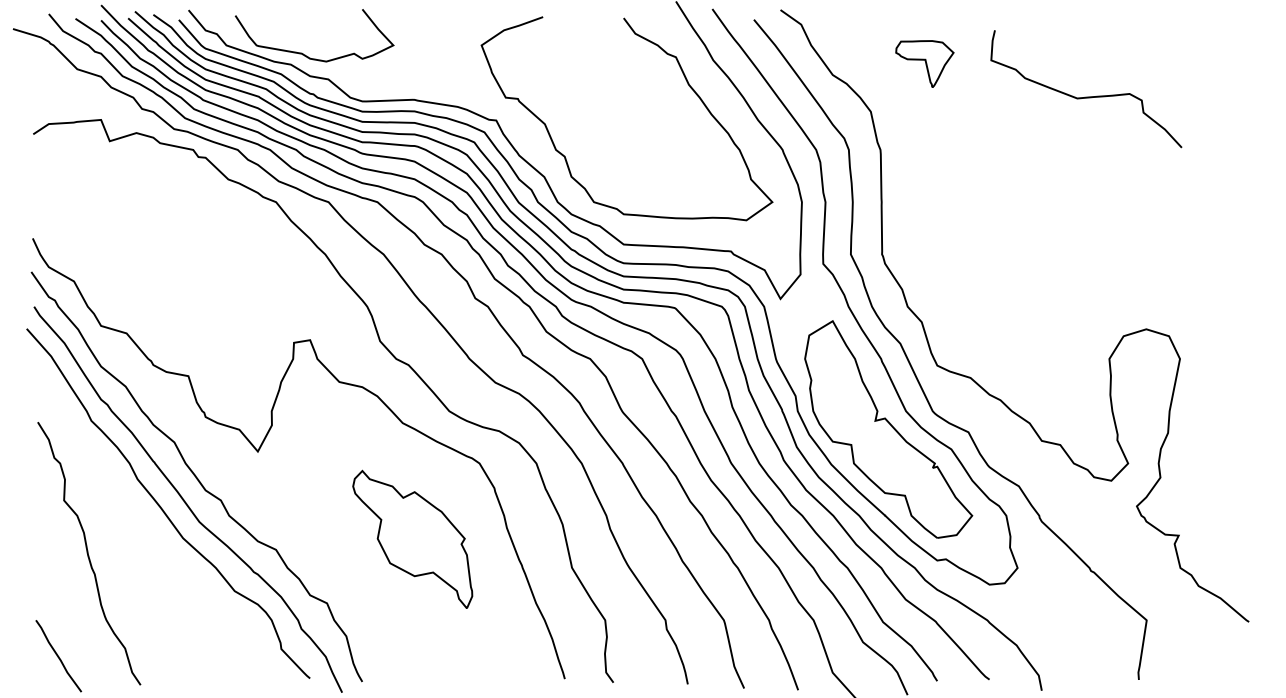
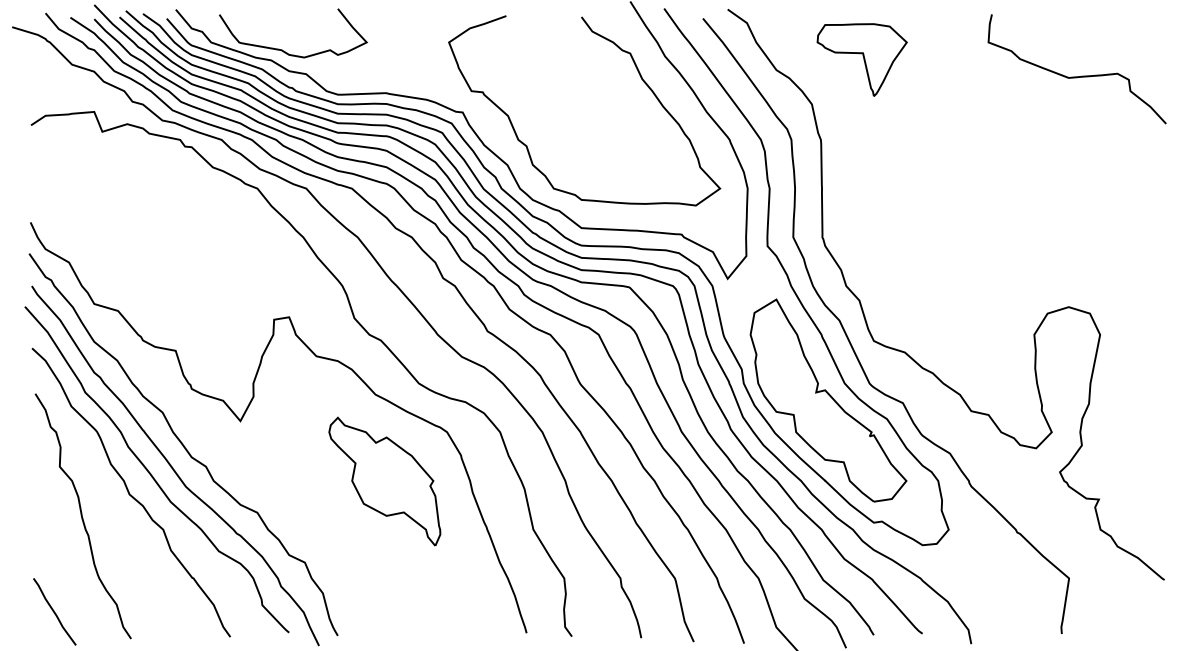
part: (924, 63) -> (861, 59), size x1.67
curve: (1086, 96) -> (1077, 76), moved
curve: (139, 528) -> (130, 492), added
part: (412, 538) -> (384, 480), moved

